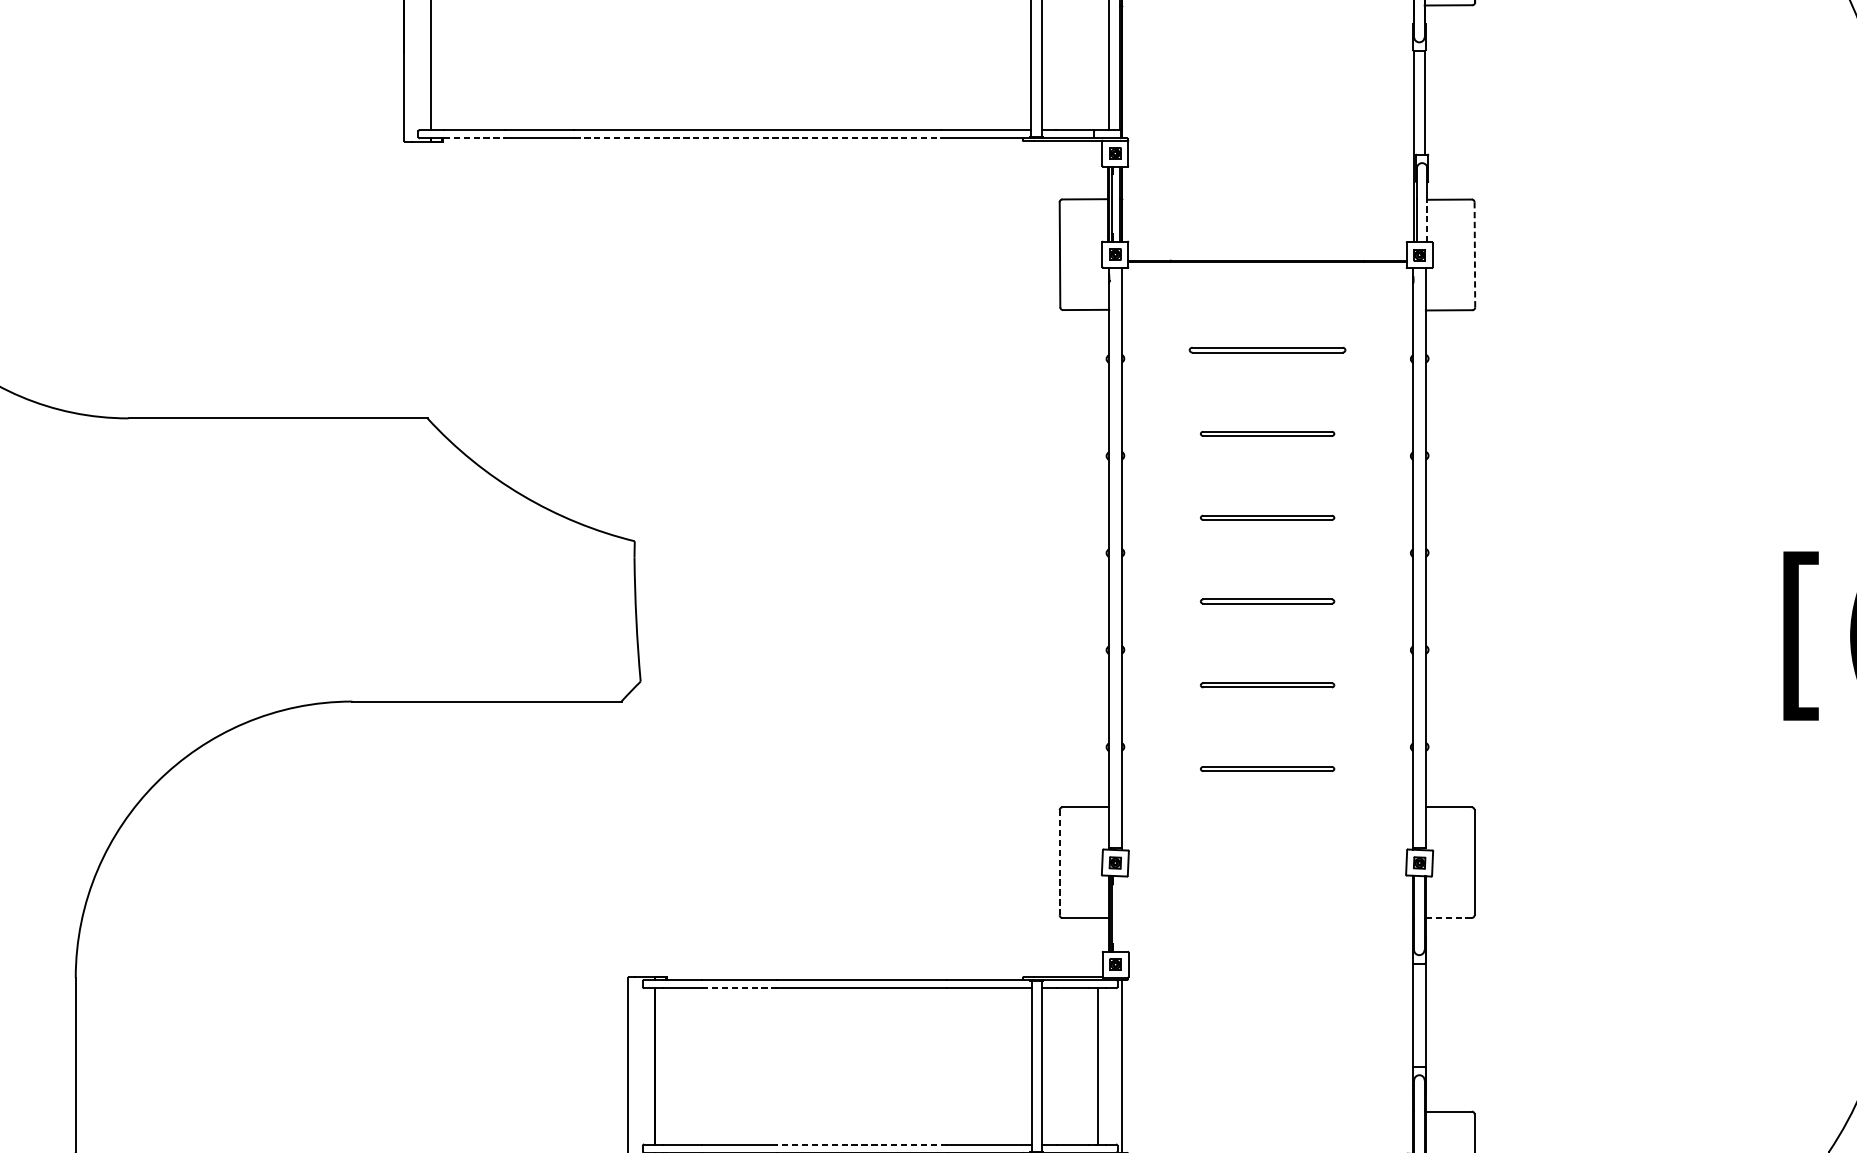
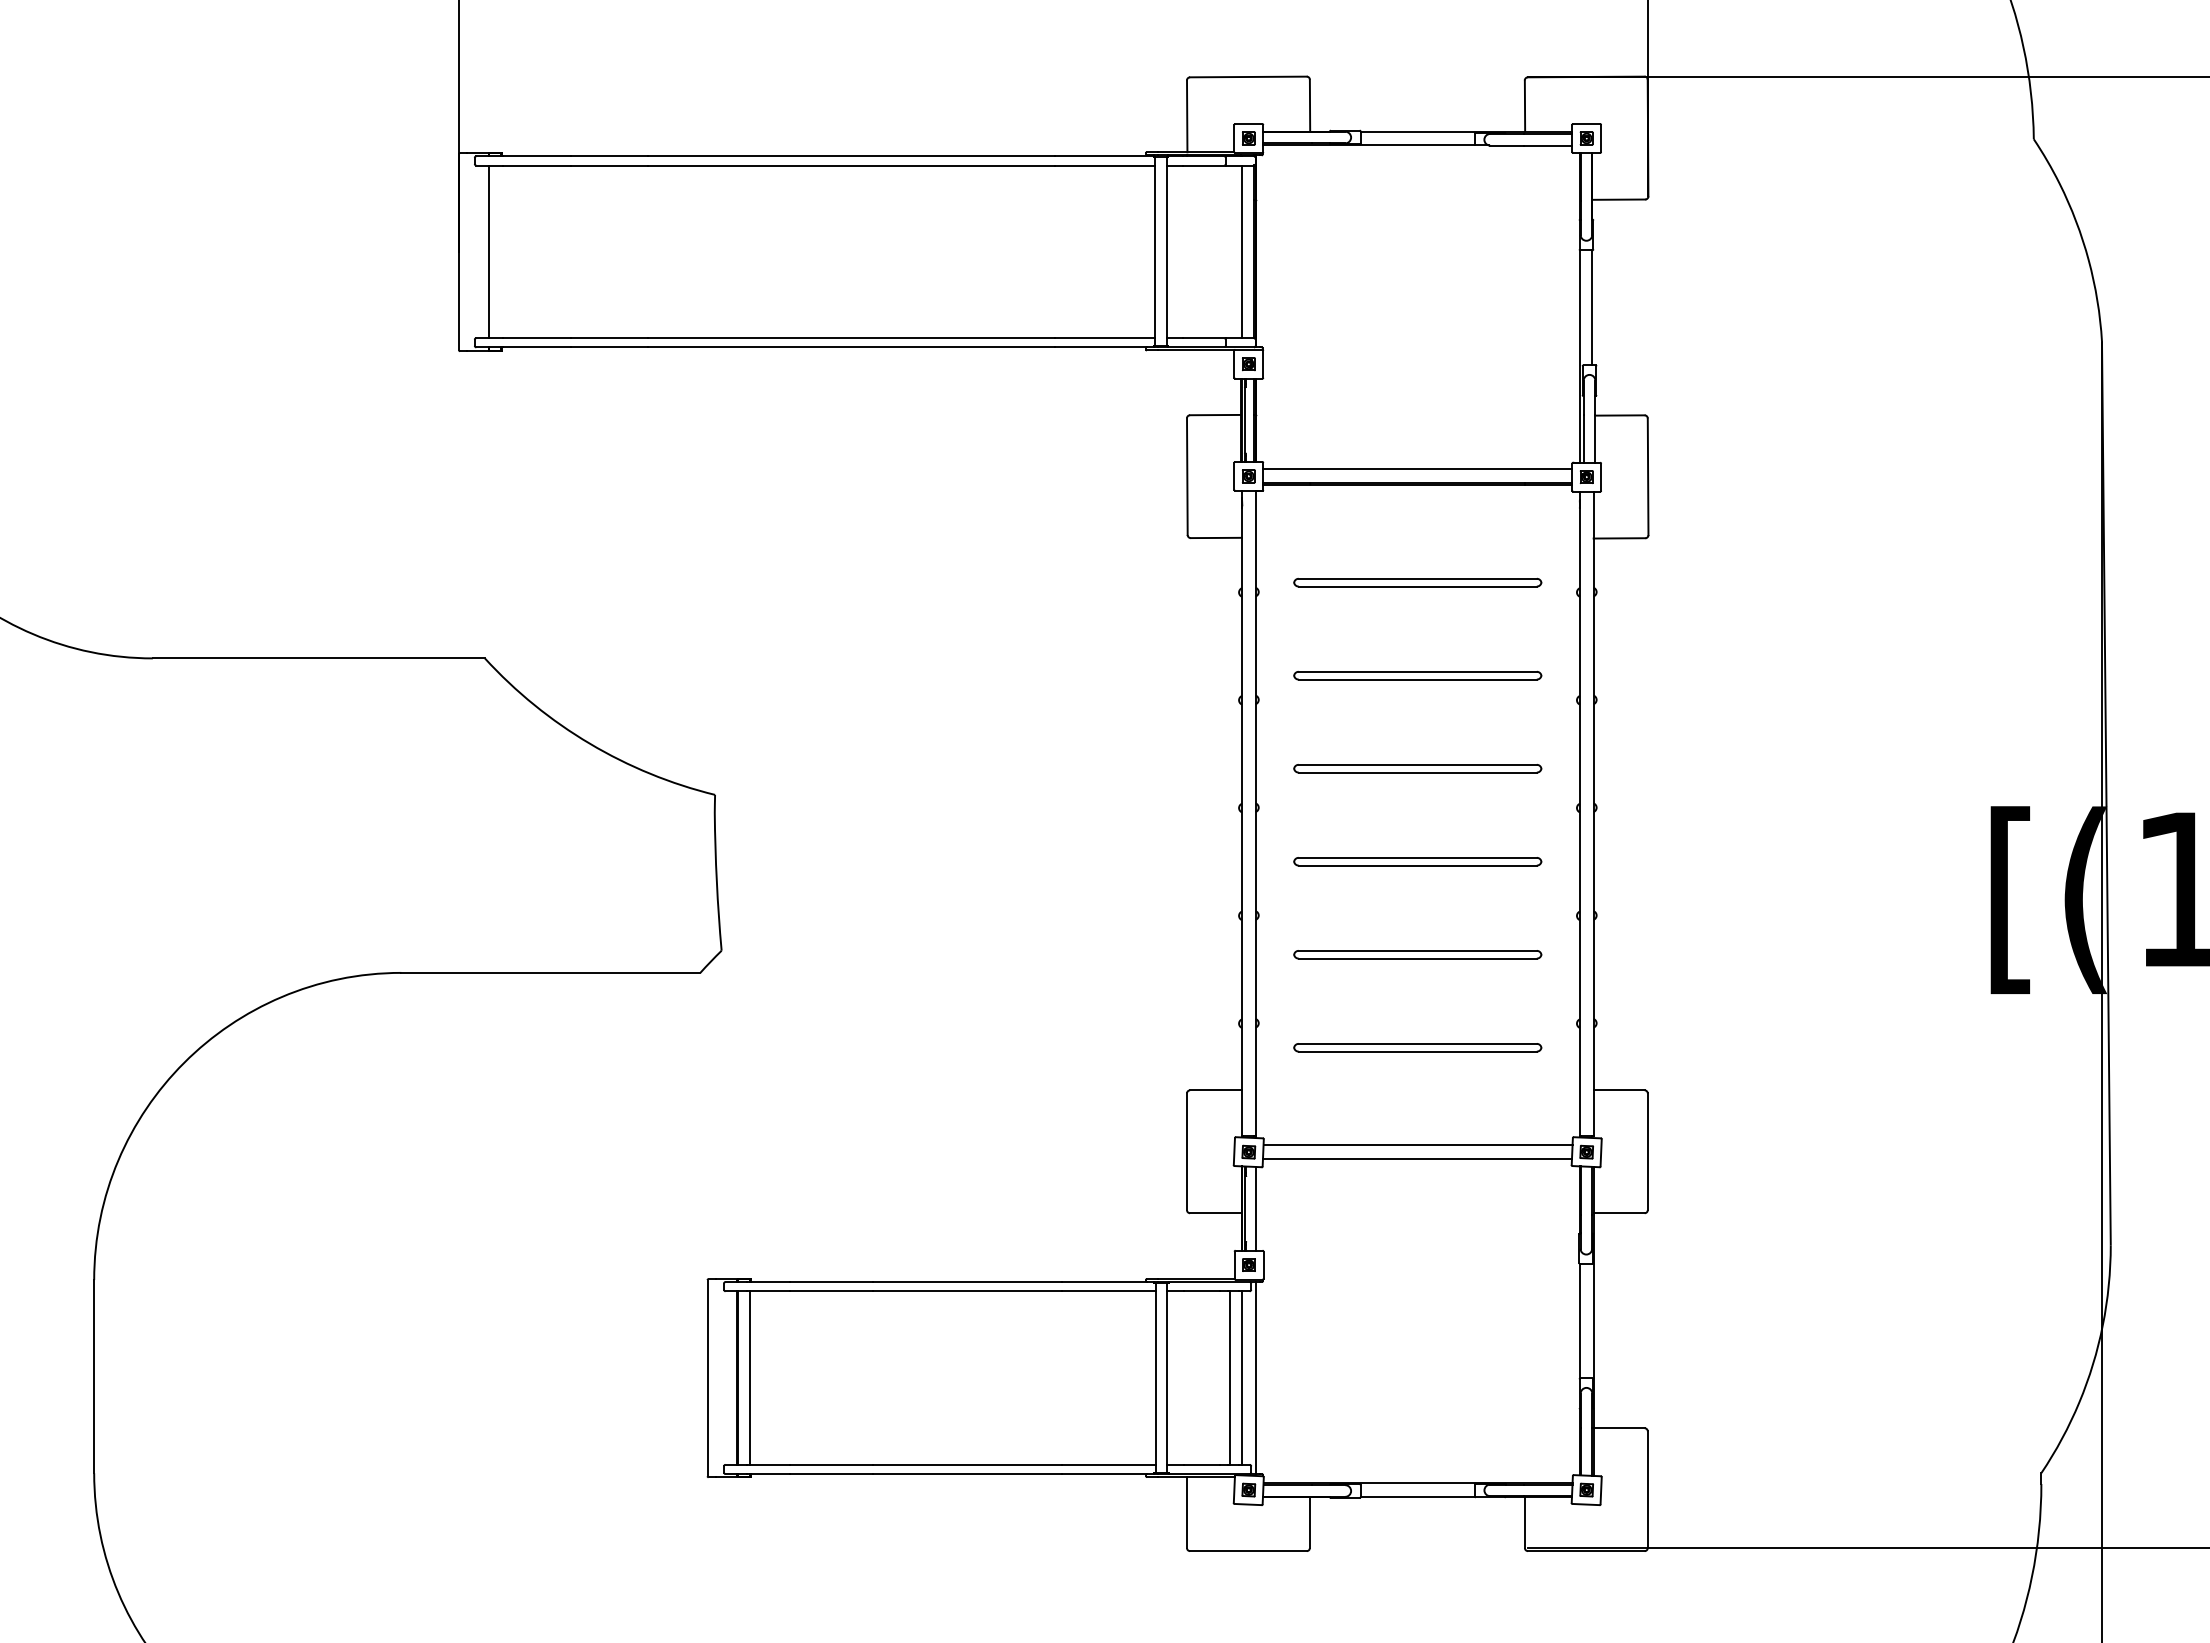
line: (473, 138) -> (536, 347), dashed -> solid
line: (757, 138) -> (851, 347), dashed -> solid
line: (1427, 220) -> (1595, 438), dashed -> solid
line: (1267, 248) -> (1417, 469), added
line: (1475, 254) -> (1648, 476), dashed -> solid
part: (1267, 350) -> (1417, 582), size x1.43
part: (1267, 433) -> (1417, 675), size x1.67
part: (1267, 517) -> (1417, 768), size x1.67
part: (1267, 601) -> (1417, 861), size x1.67
part: (1267, 685) -> (1417, 954), size x1.67
part: (1267, 768) -> (1417, 1047), size x1.67
line: (1267, 856) -> (1417, 1145), added
line: (1060, 863) -> (1187, 1152), dashed -> solid
line: (1267, 869) -> (1417, 1159), added
line: (1121, 913) -> (1255, 1208), added
line: (1449, 918) -> (1619, 1213), dashed -> solid
line: (739, 988) -> (831, 1291), dashed -> solid
line: (665, 1065) -> (749, 1377), added
line: (1108, 1065) -> (1241, 1377), added
line: (862, 1144) -> (967, 1464), dashed -> solid

